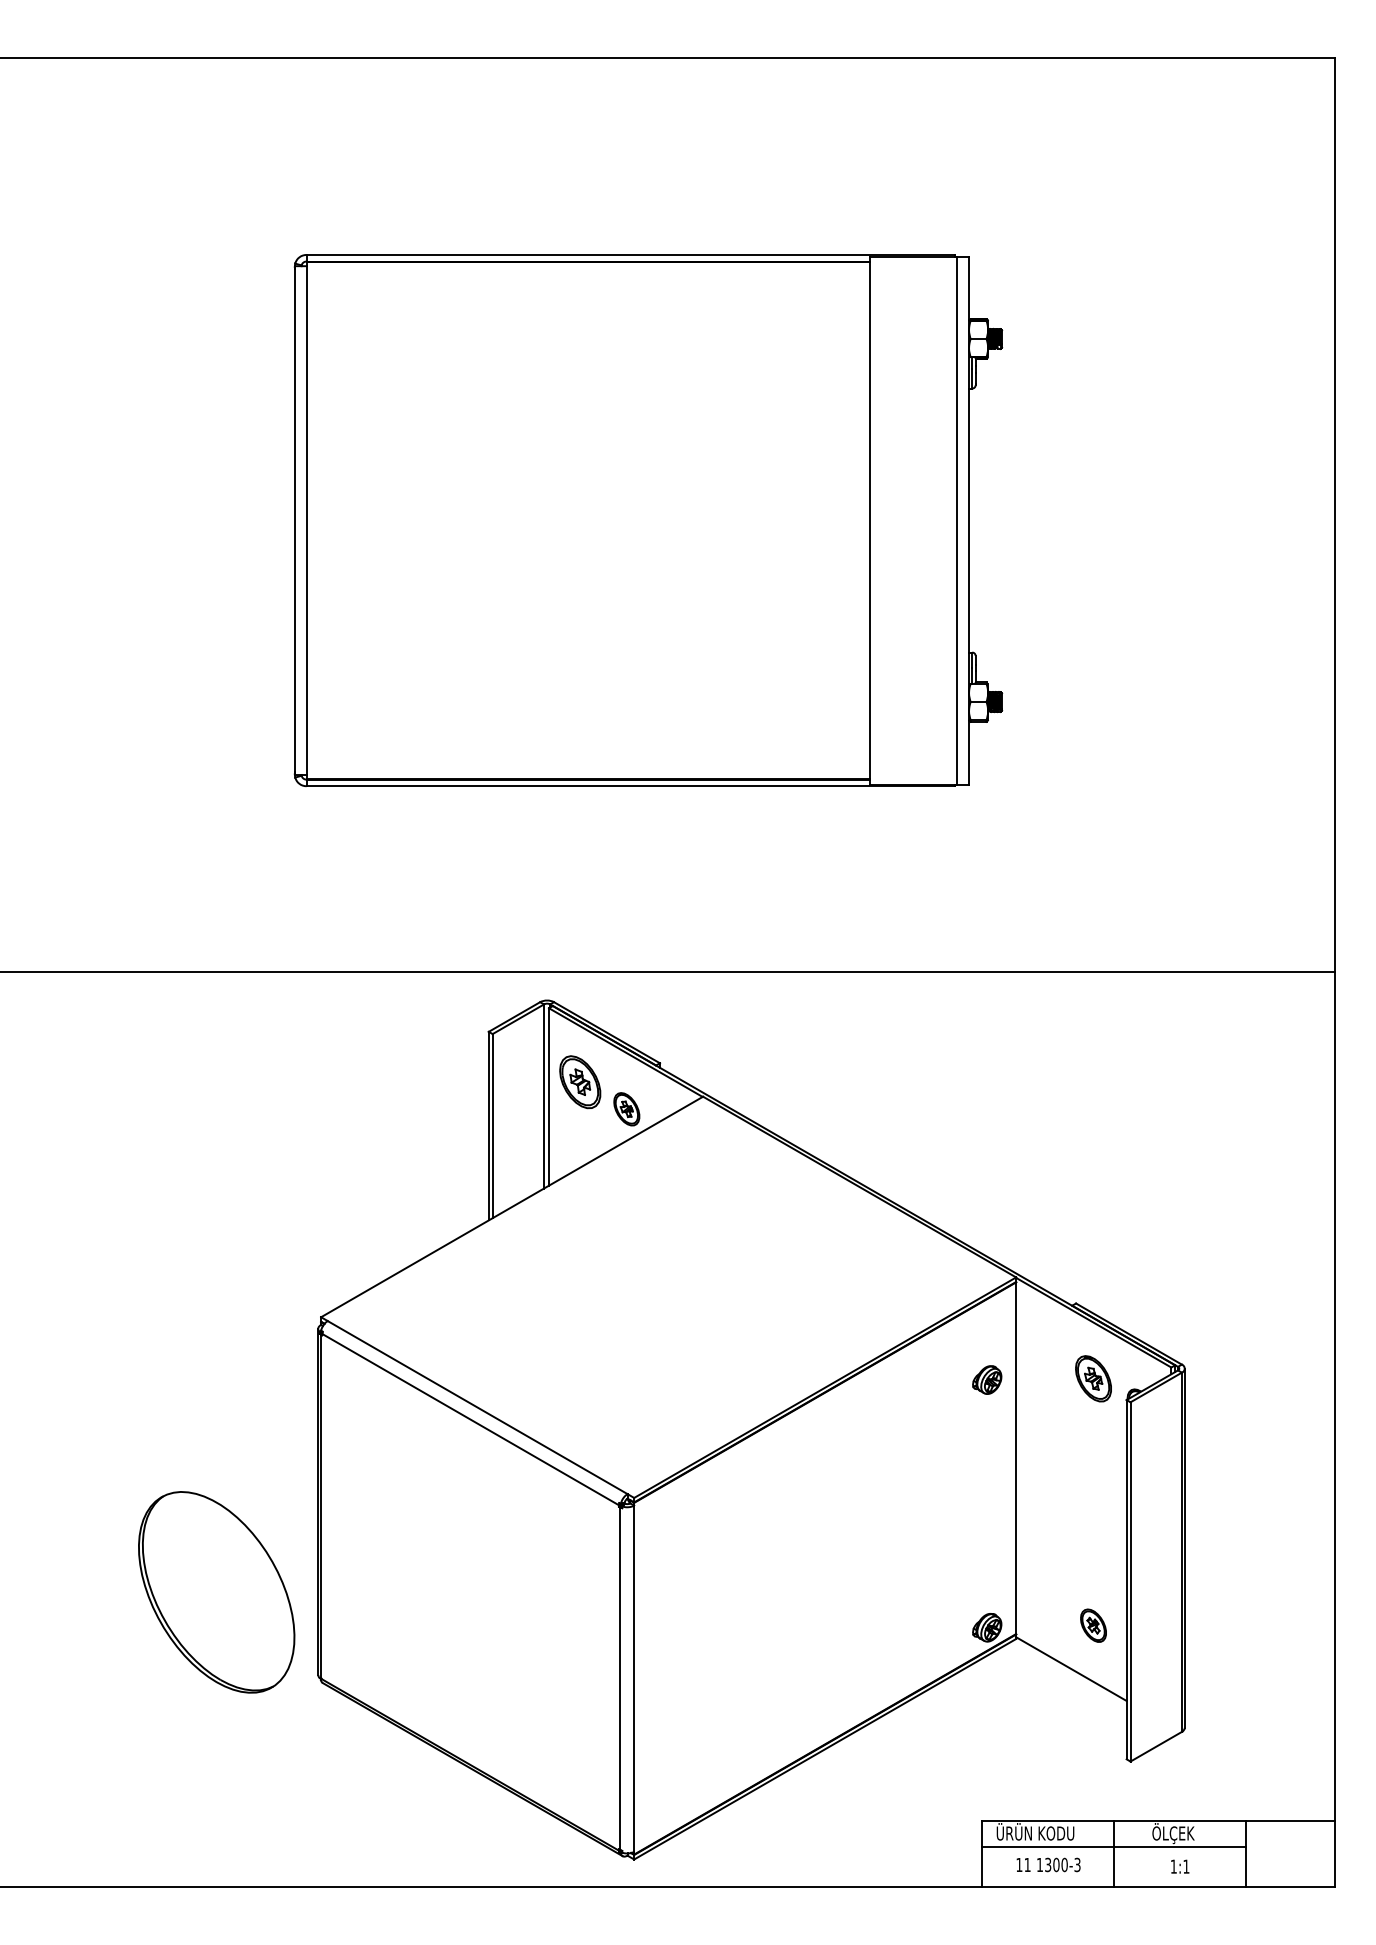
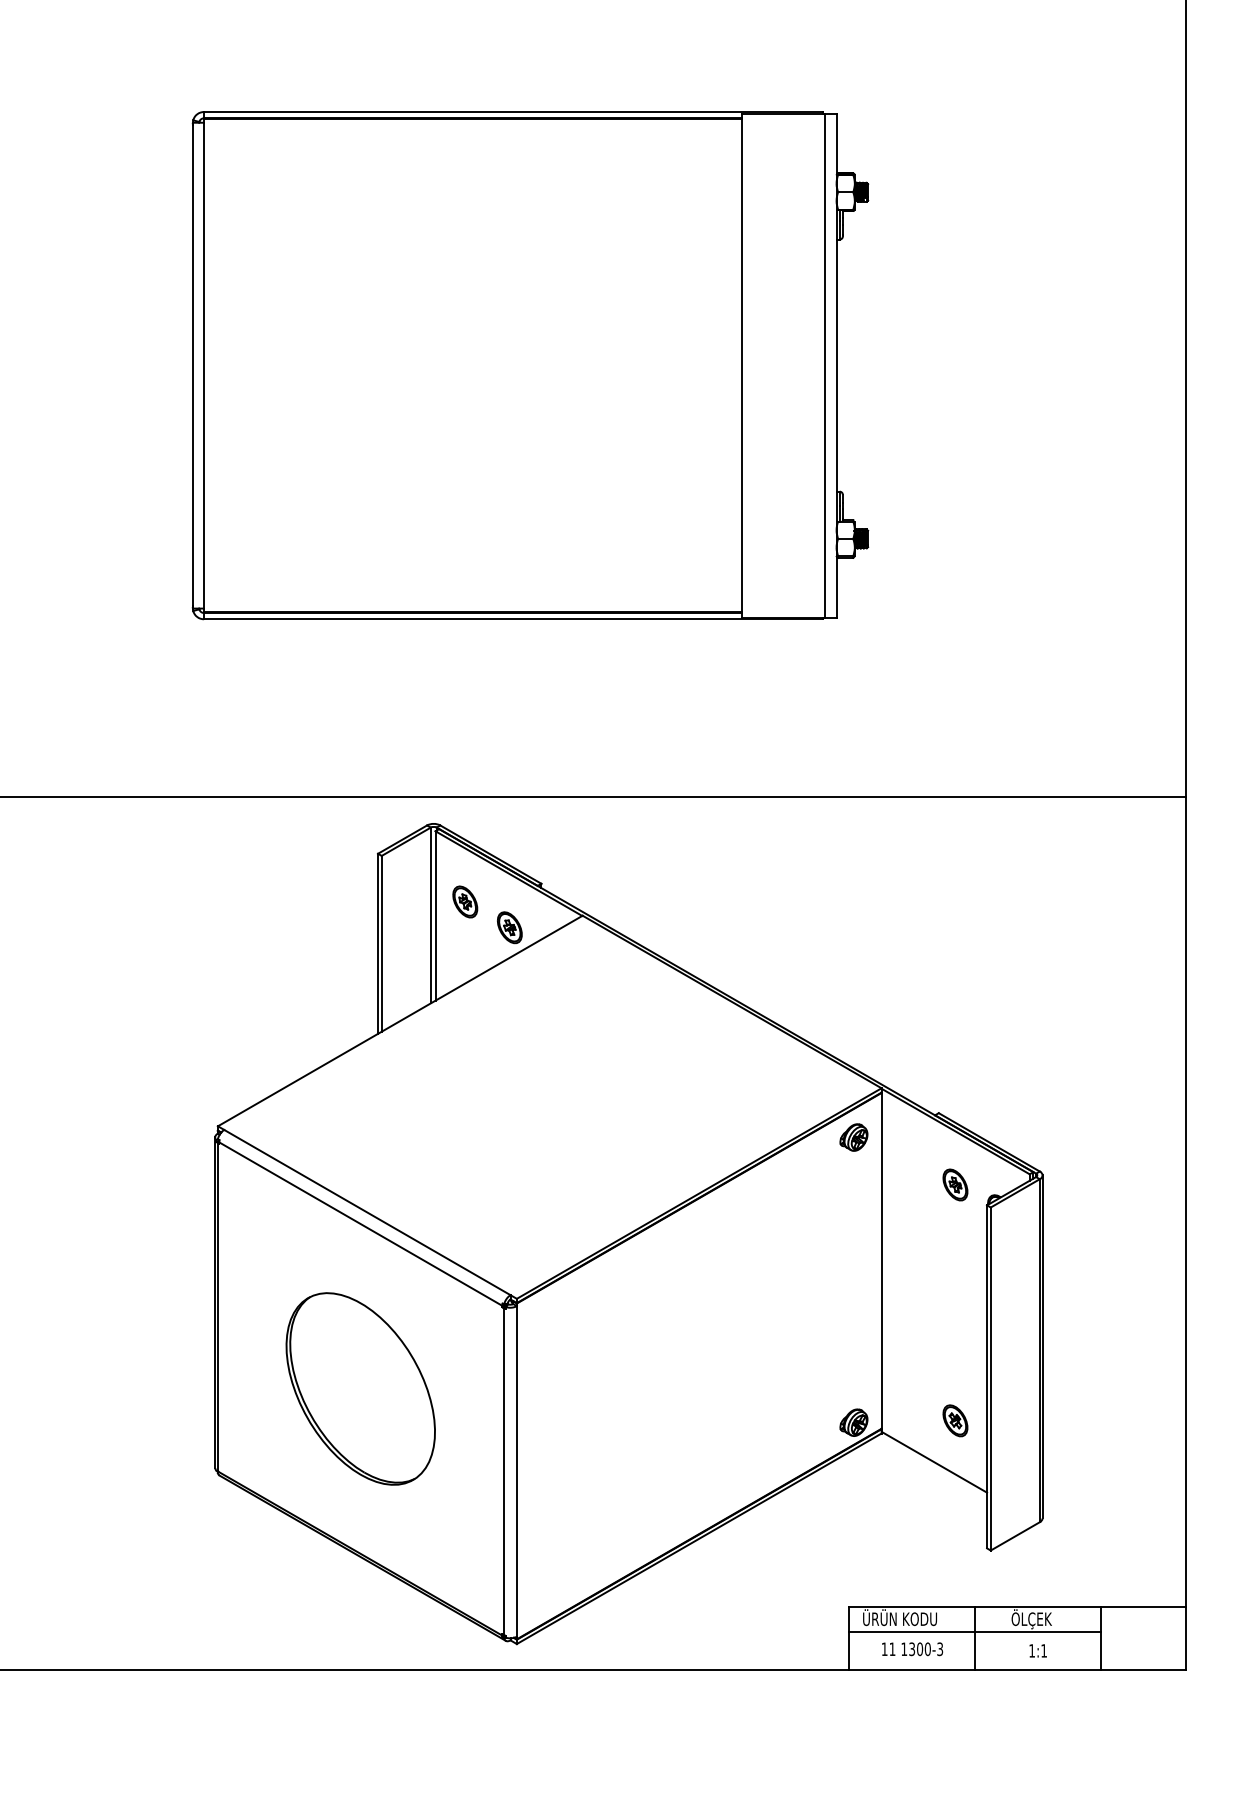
part: (579, 1082) -> (464, 902), size x0.62
part: (1093, 1378) -> (955, 1184), size x0.71
part: (987, 1379) -> (854, 1137), moved
part: (216, 1592) -> (360, 1389), moved

